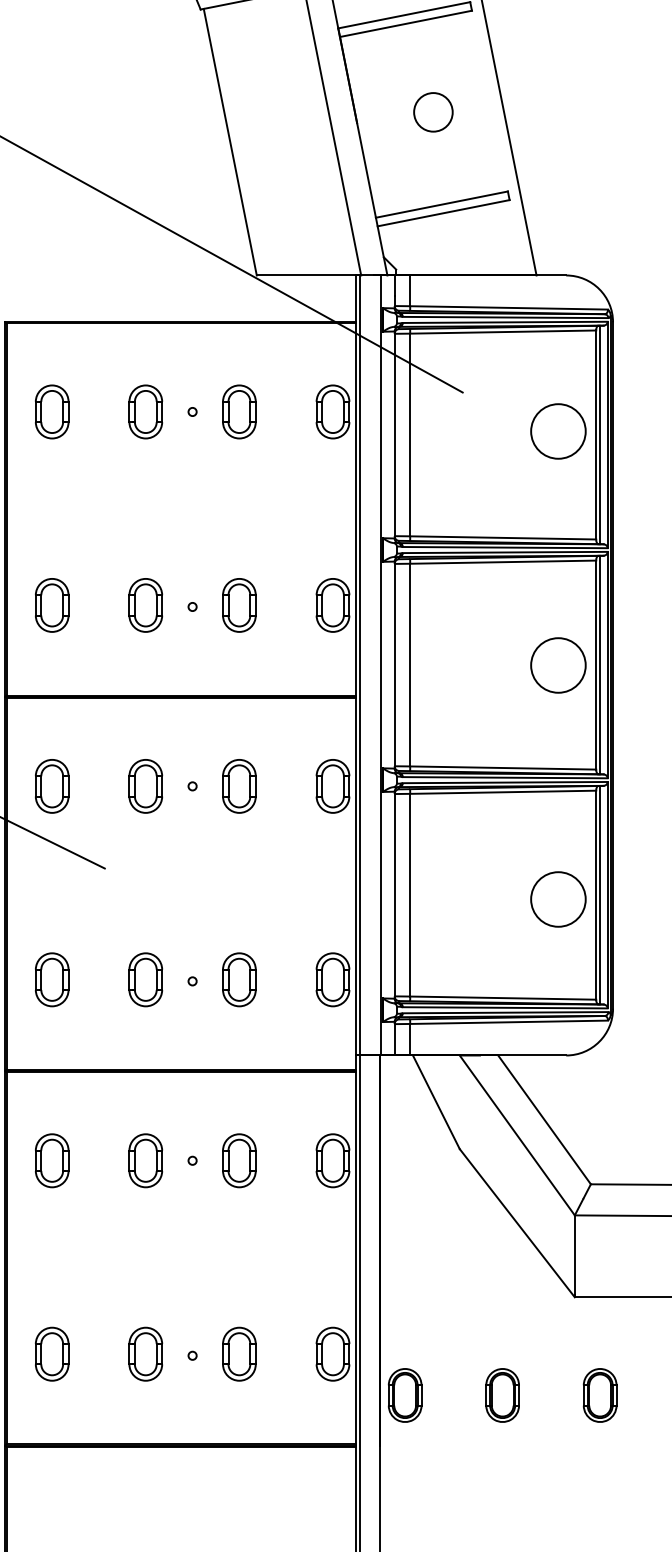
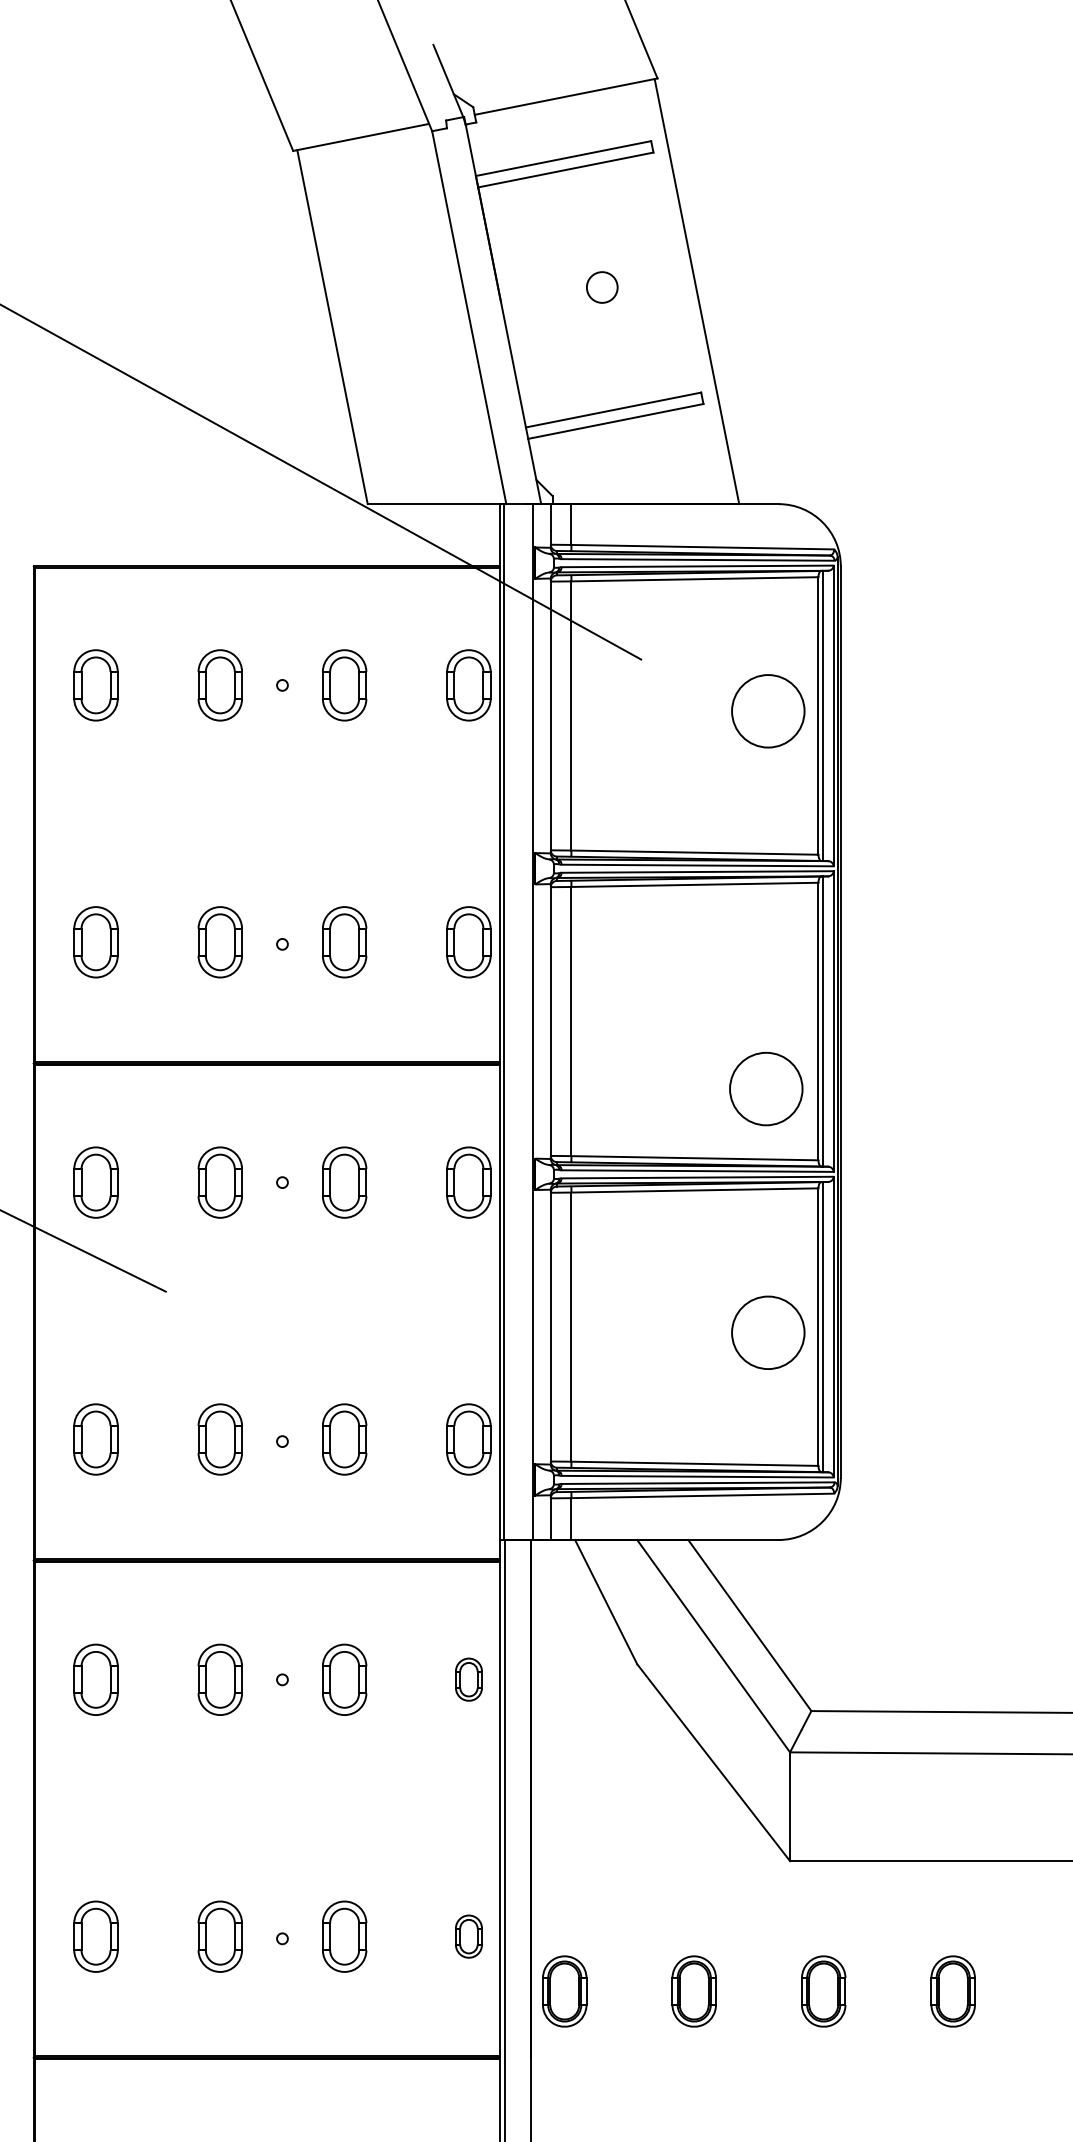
circle: (432, 112) -> (601, 287), size x0.6
circle: (558, 665) -> (766, 1088), moved
part: (332, 1160) -> (468, 1679), size x0.6
part: (332, 1354) -> (468, 1936), size x0.6

